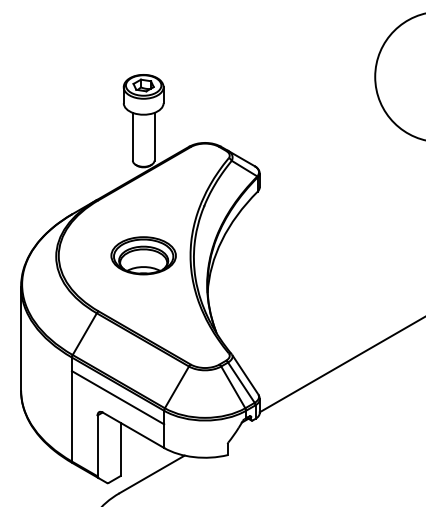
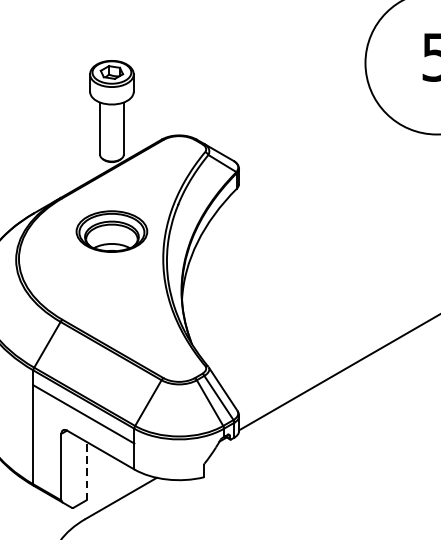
part: (143, 255) -> (111, 231), moved
line: (120, 449) -> (86, 471), solid -> dashed

